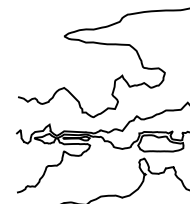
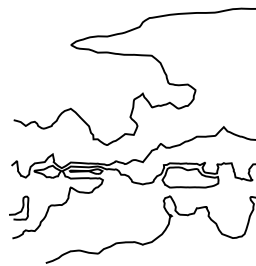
curve: (24, 168) -> (21, 208), added

